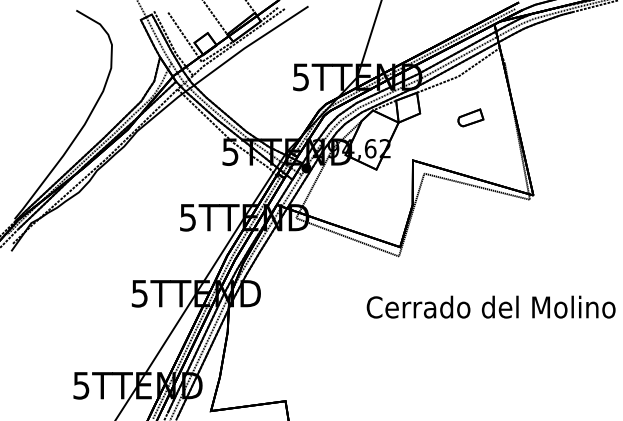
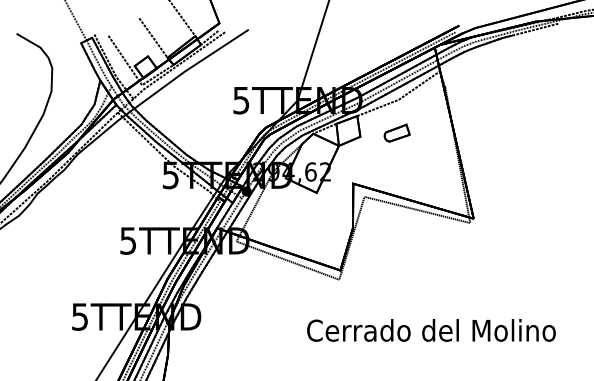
part: (470, 117) -> (396, 132), moved

